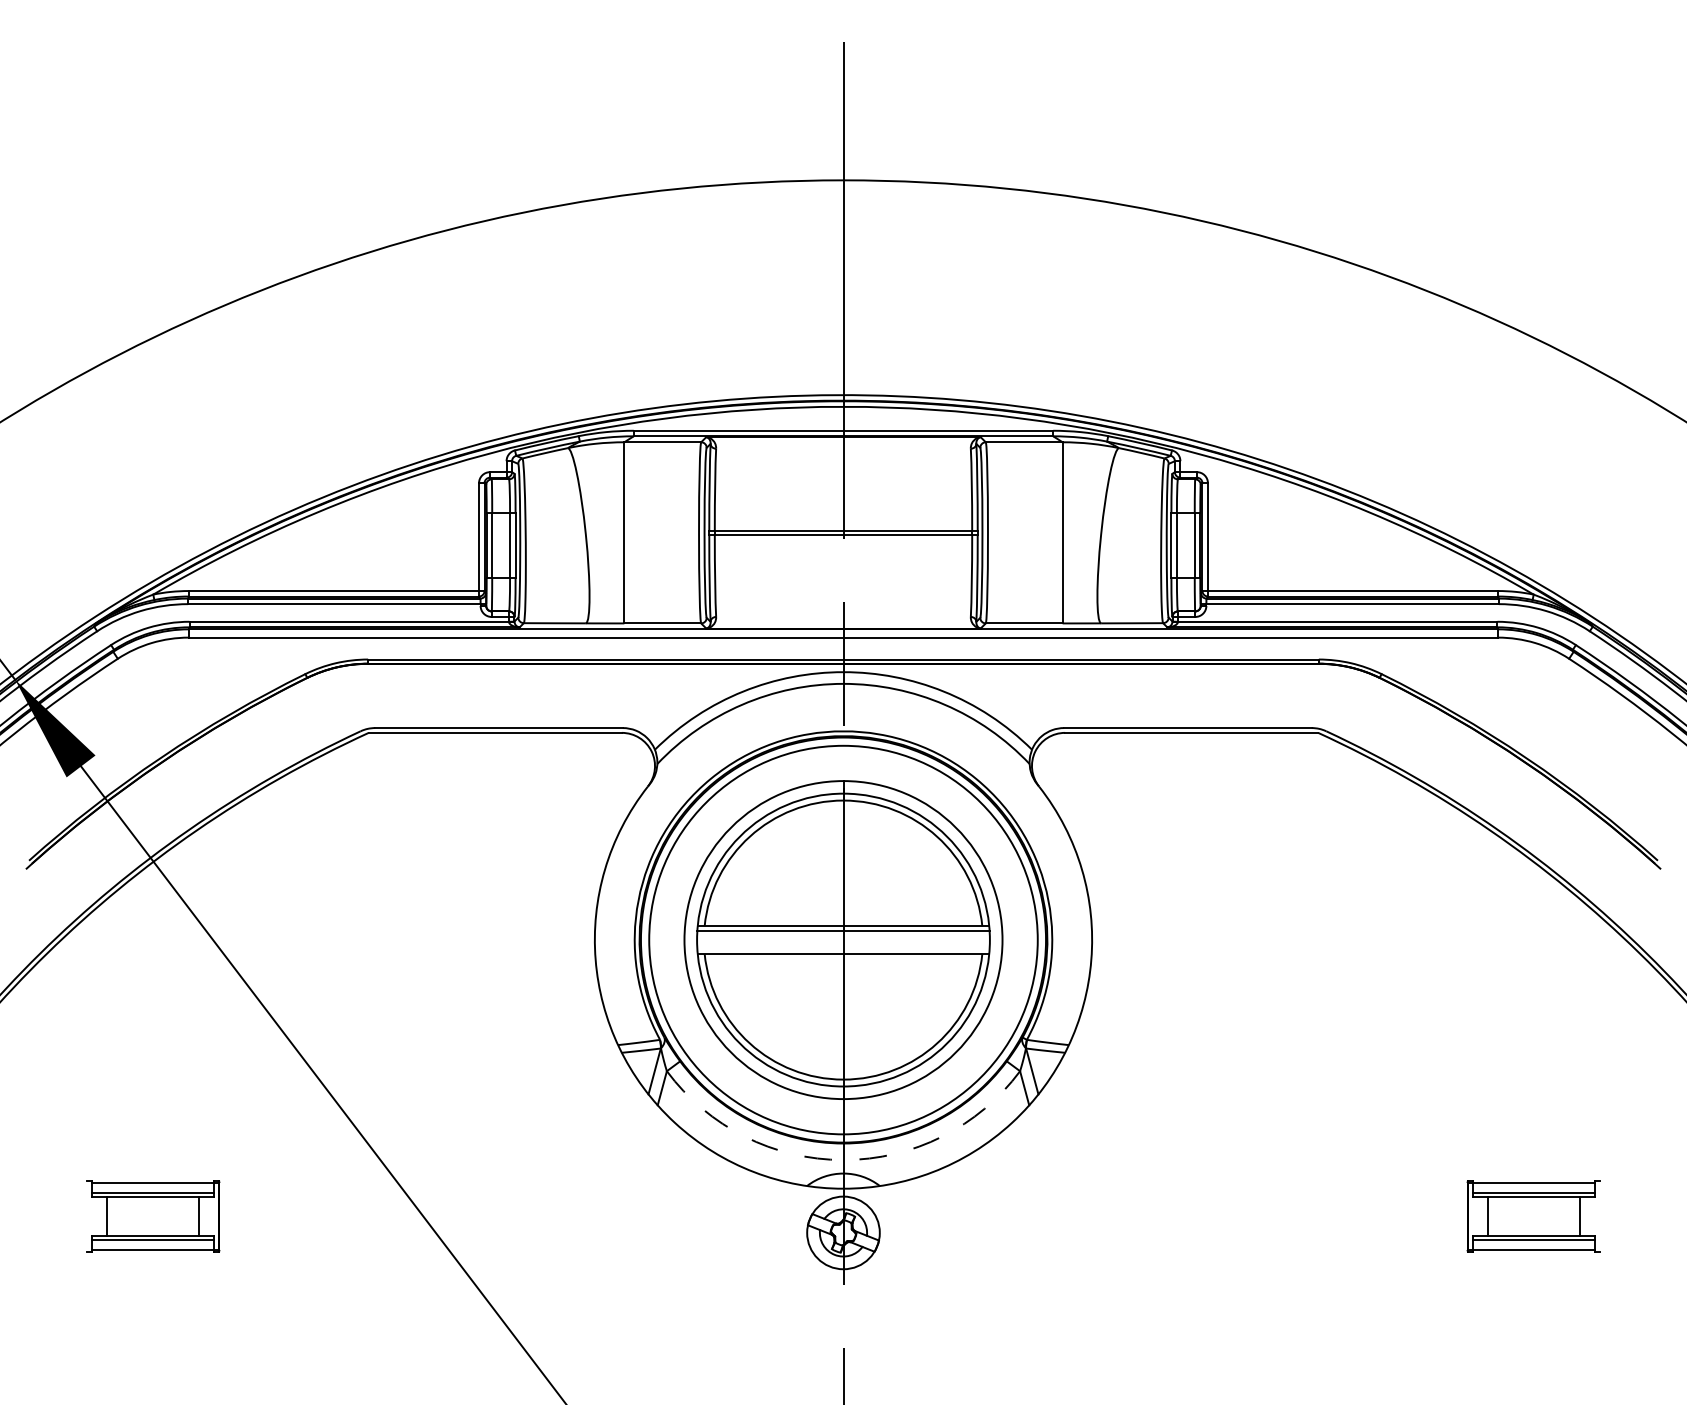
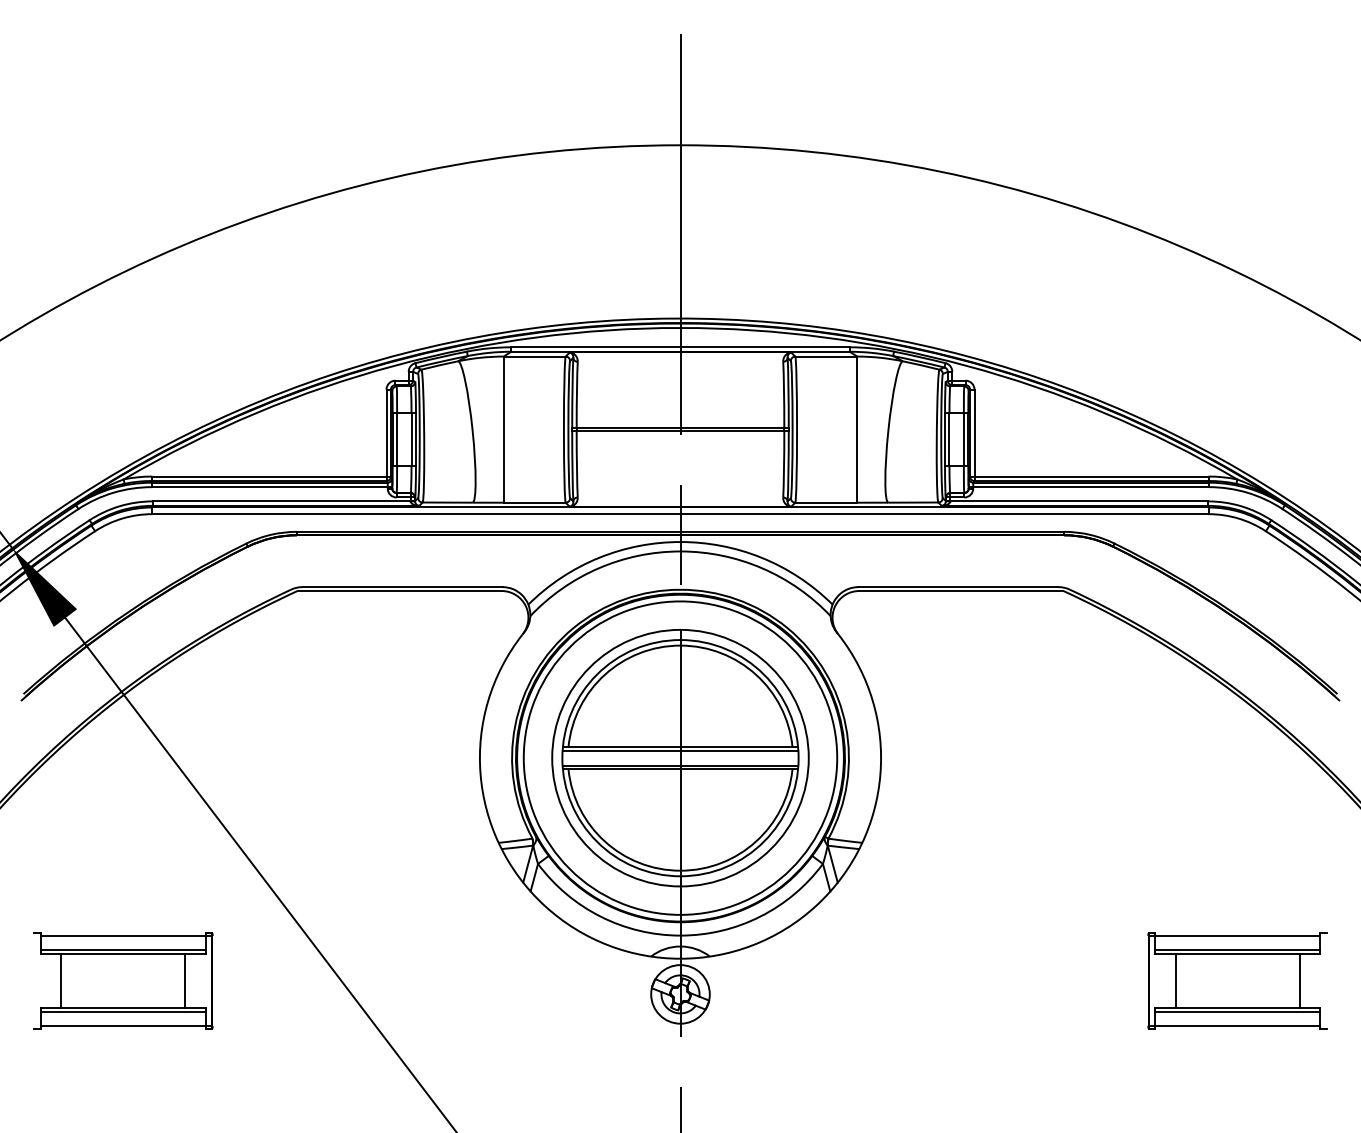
line: (843, 949) -> (680, 765), added
arc: (843, 1160) -> (680, 935), dashed -> solid
part: (152, 1216) -> (123, 981), size x1.67
part: (1533, 1216) -> (1237, 981), size x1.67

